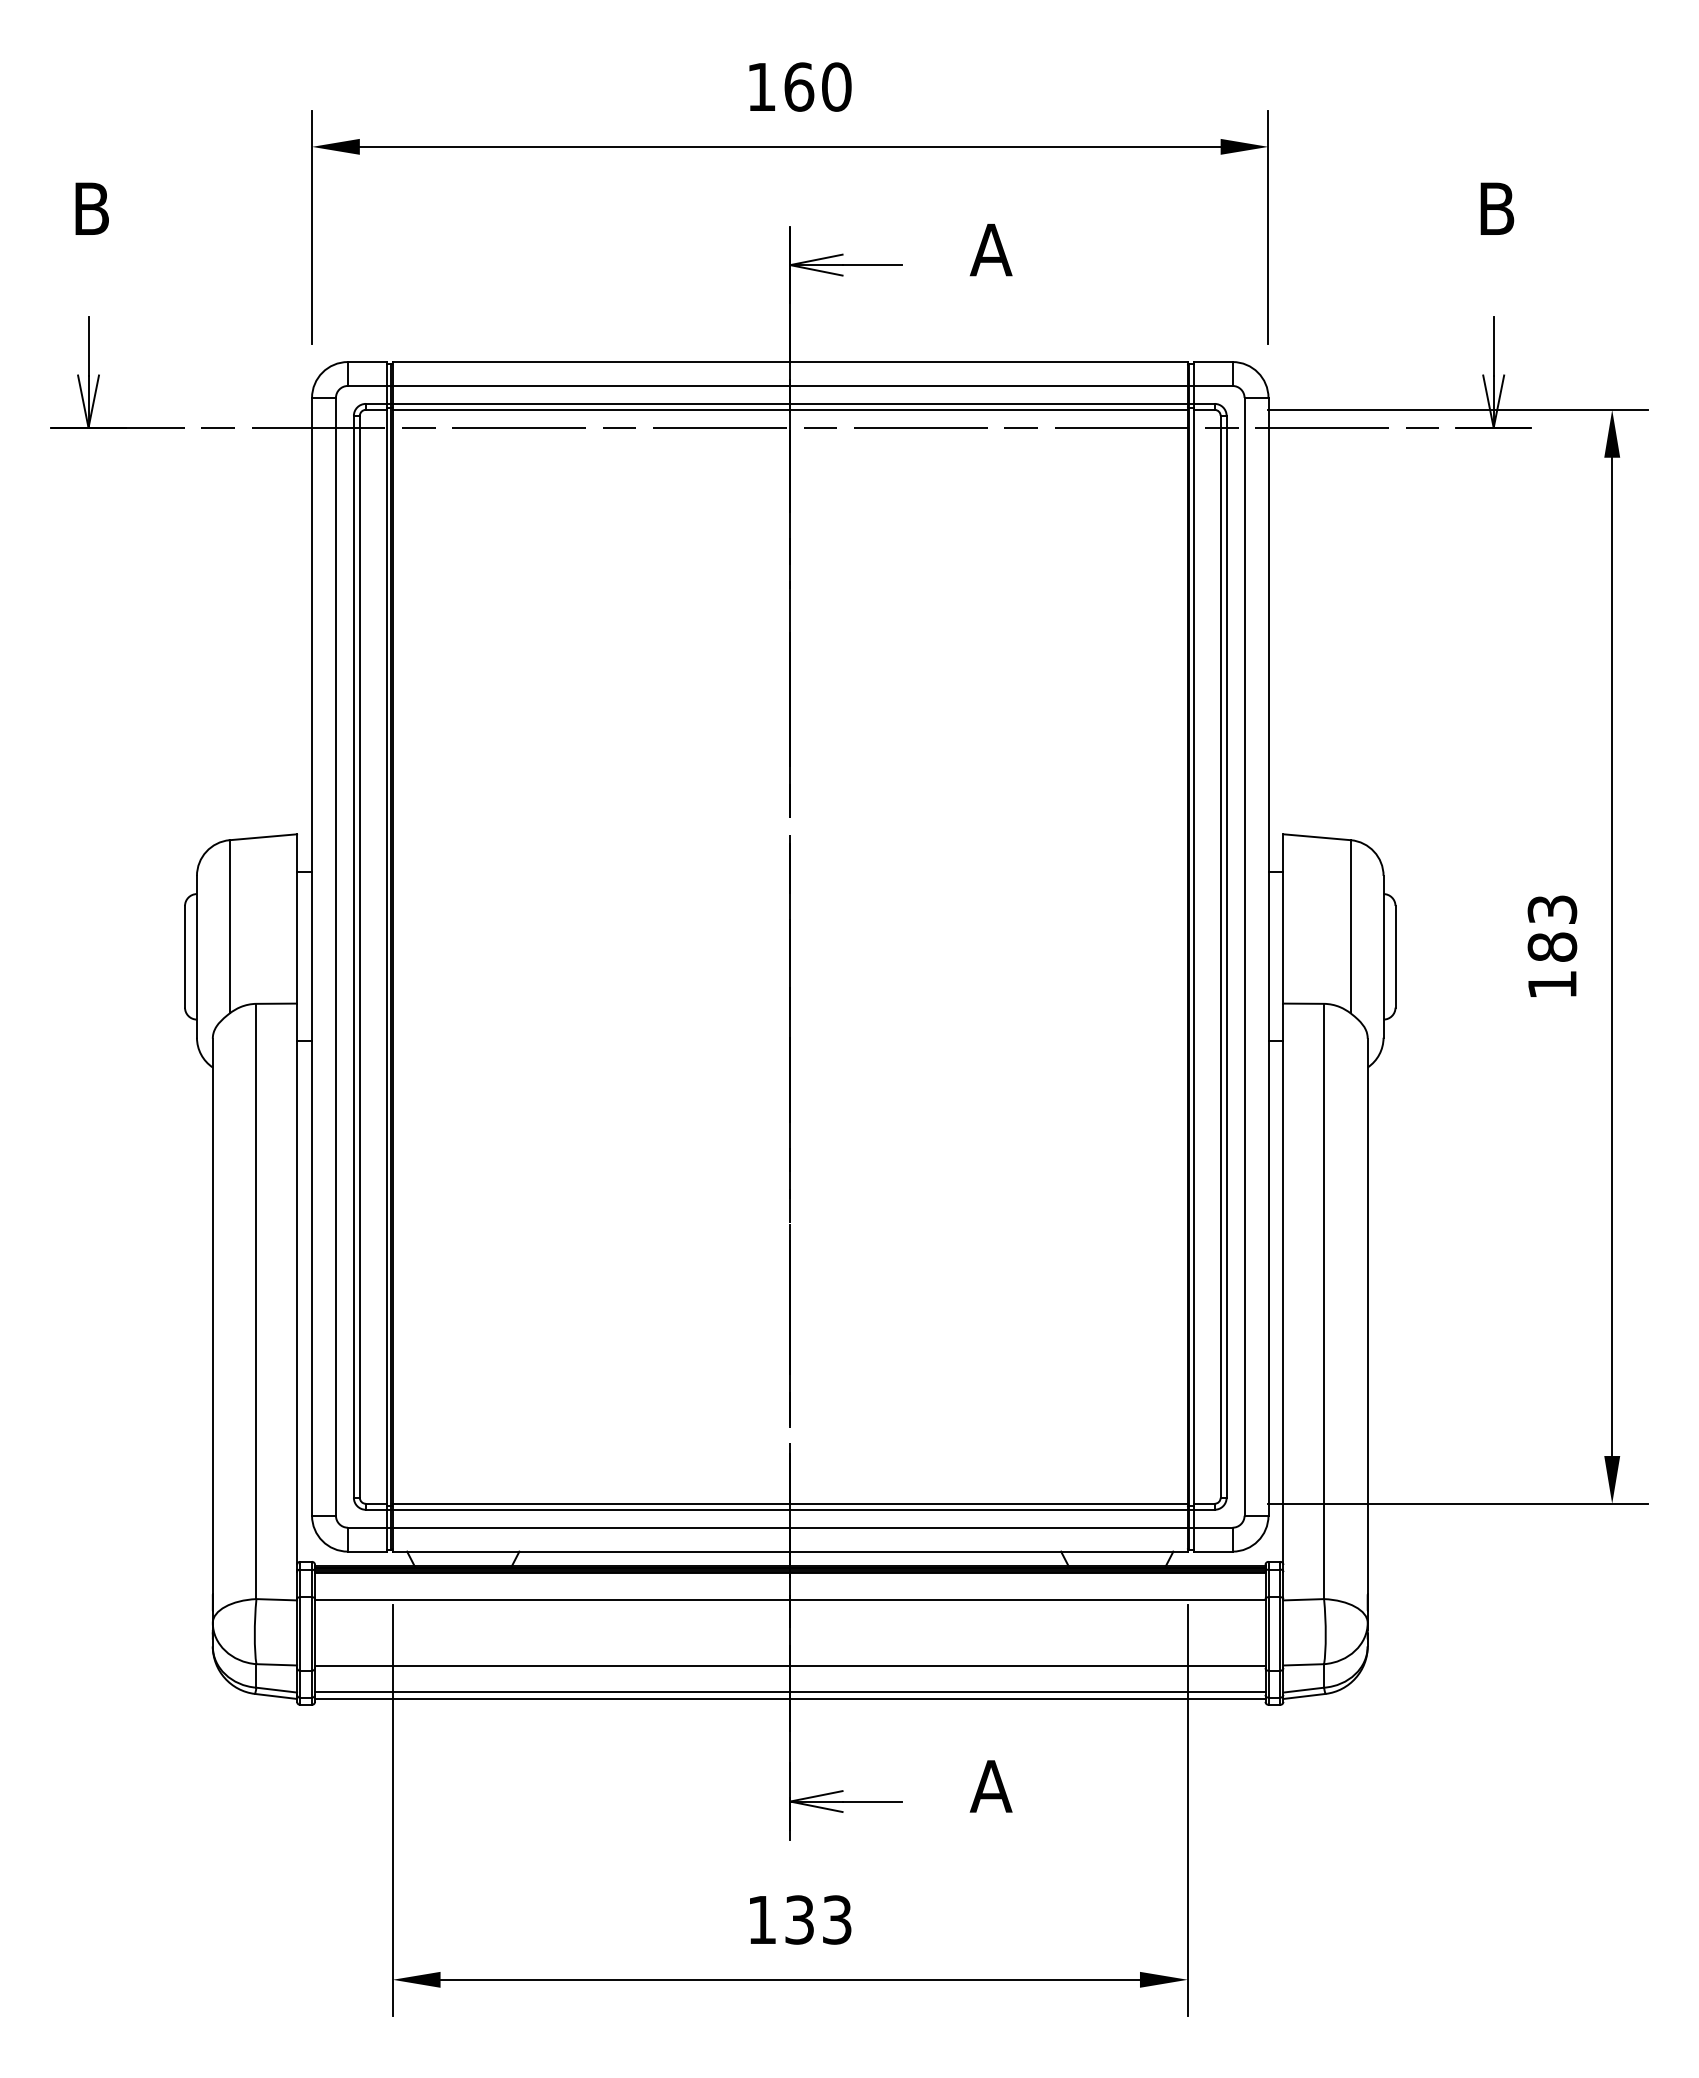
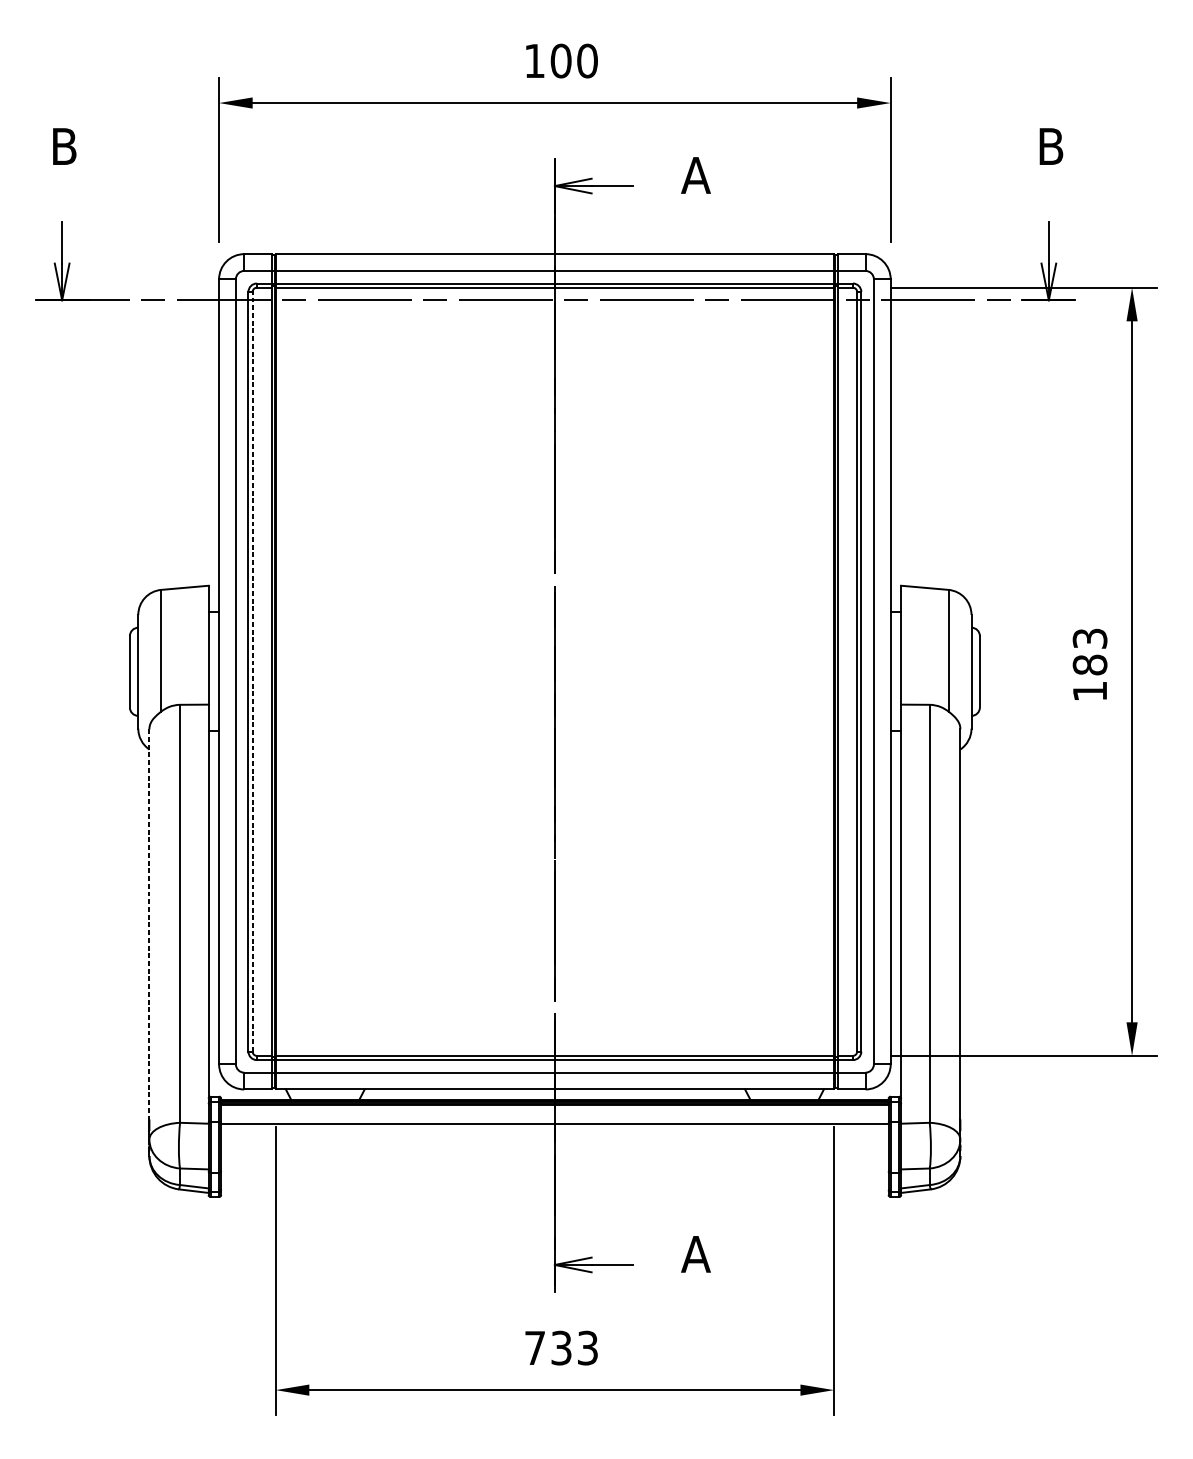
text: (799, 86) -> (561, 60), 160 -> 100
line: (359, 956) -> (252, 671), solid -> dashed
line: (212, 1316) -> (149, 924), solid -> dashed
line: (790, 1665) -> (555, 1169), removed
line: (790, 1692) -> (555, 1188), removed
line: (790, 1698) -> (555, 1192), removed
text: (761, 1919) -> (534, 1347), 133 -> 733

